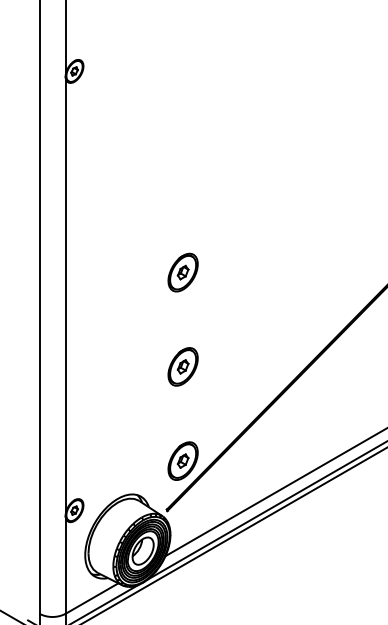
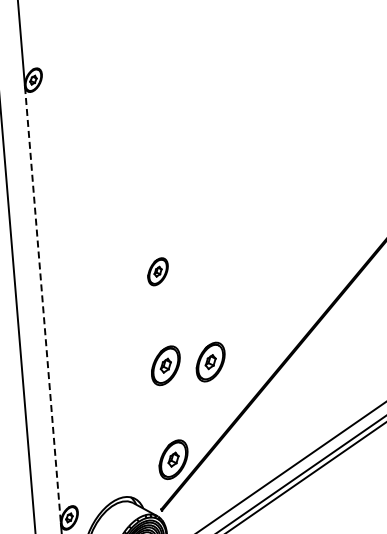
part: (182, 272) -> (157, 271), size x0.7
line: (65, 296) -> (42, 305), solid -> dashed
part: (227, 366) -> (210, 361), added

